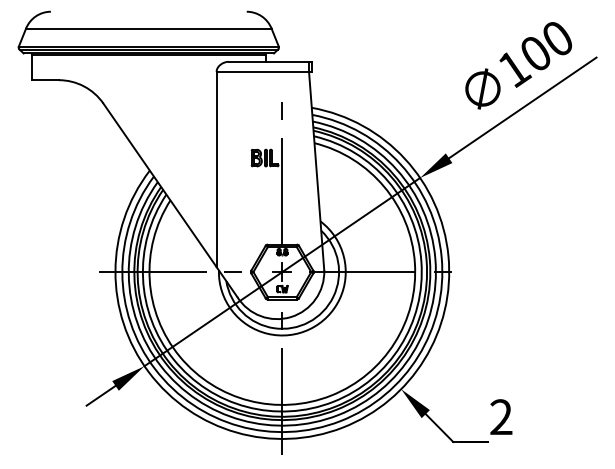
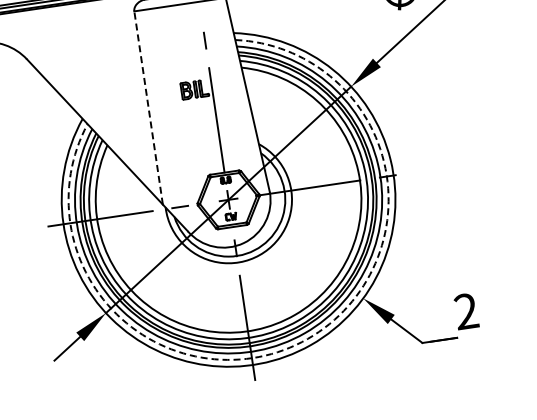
line: (216, 169) -> (148, 108), solid -> dashed
arc: (340, 421) -> (307, 339), solid -> dashed

